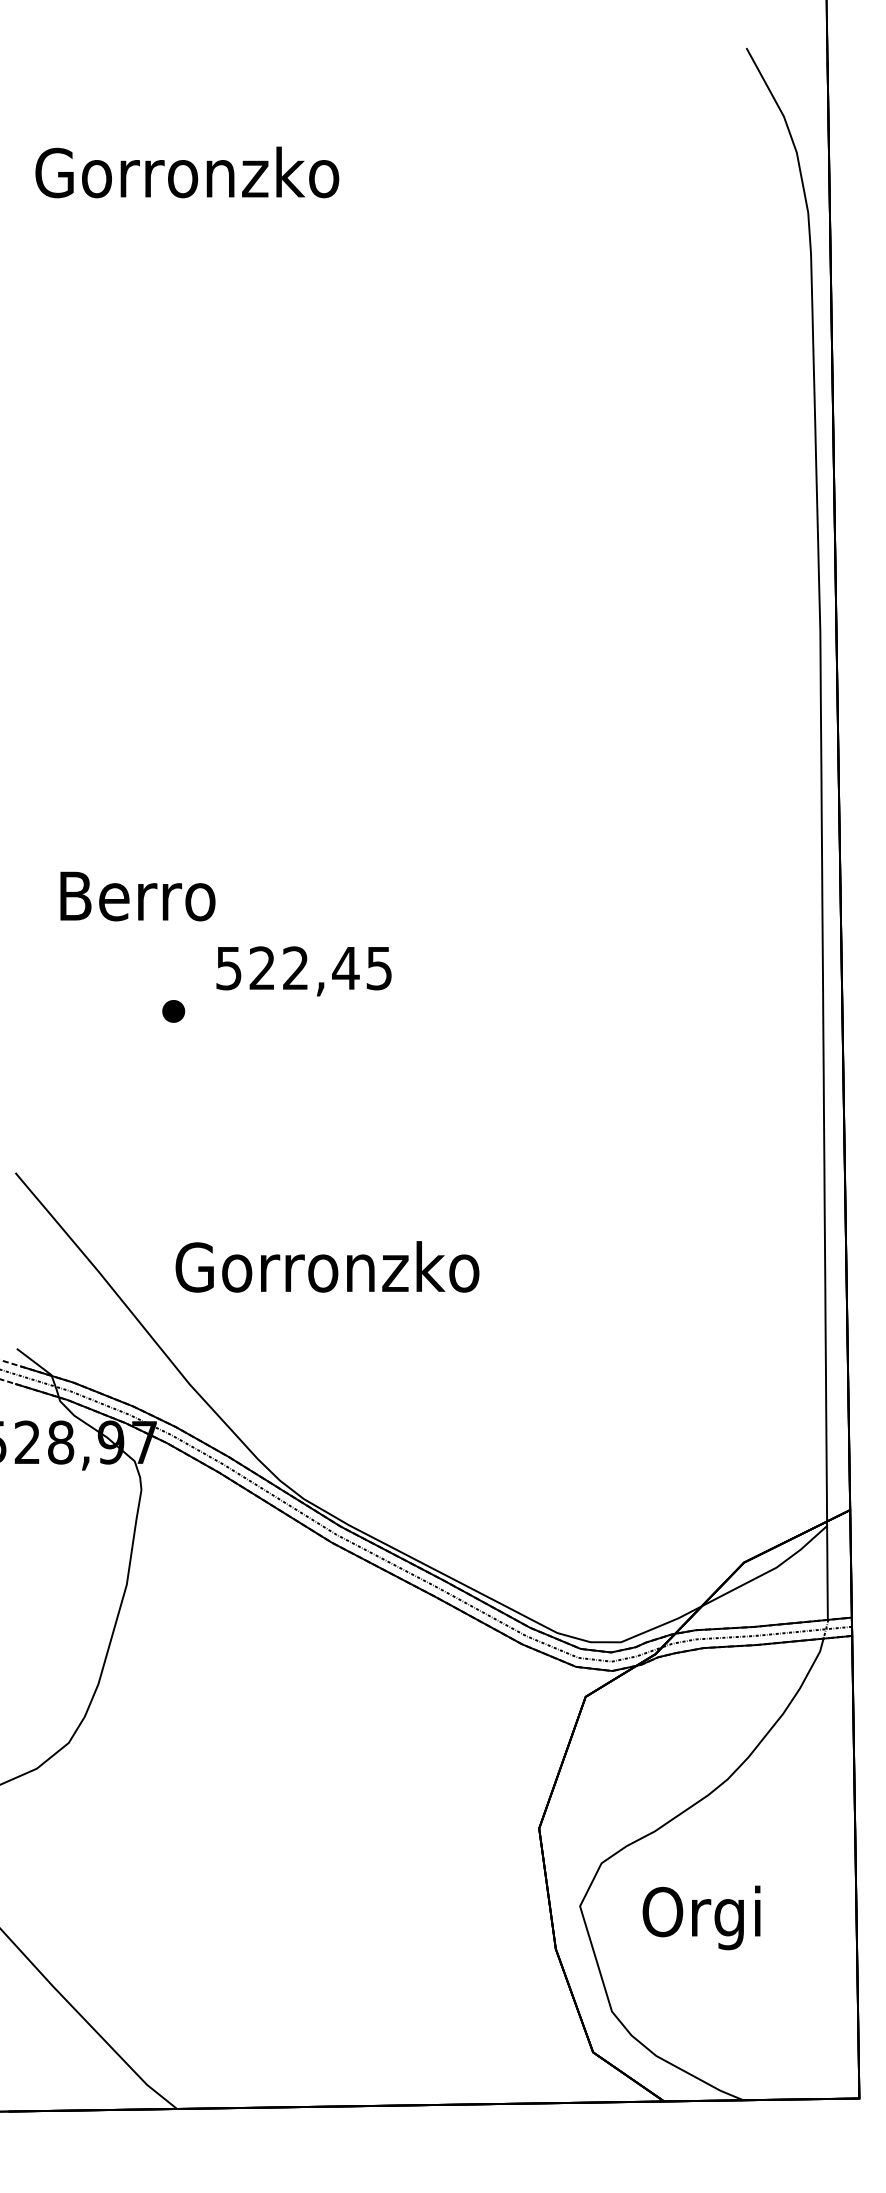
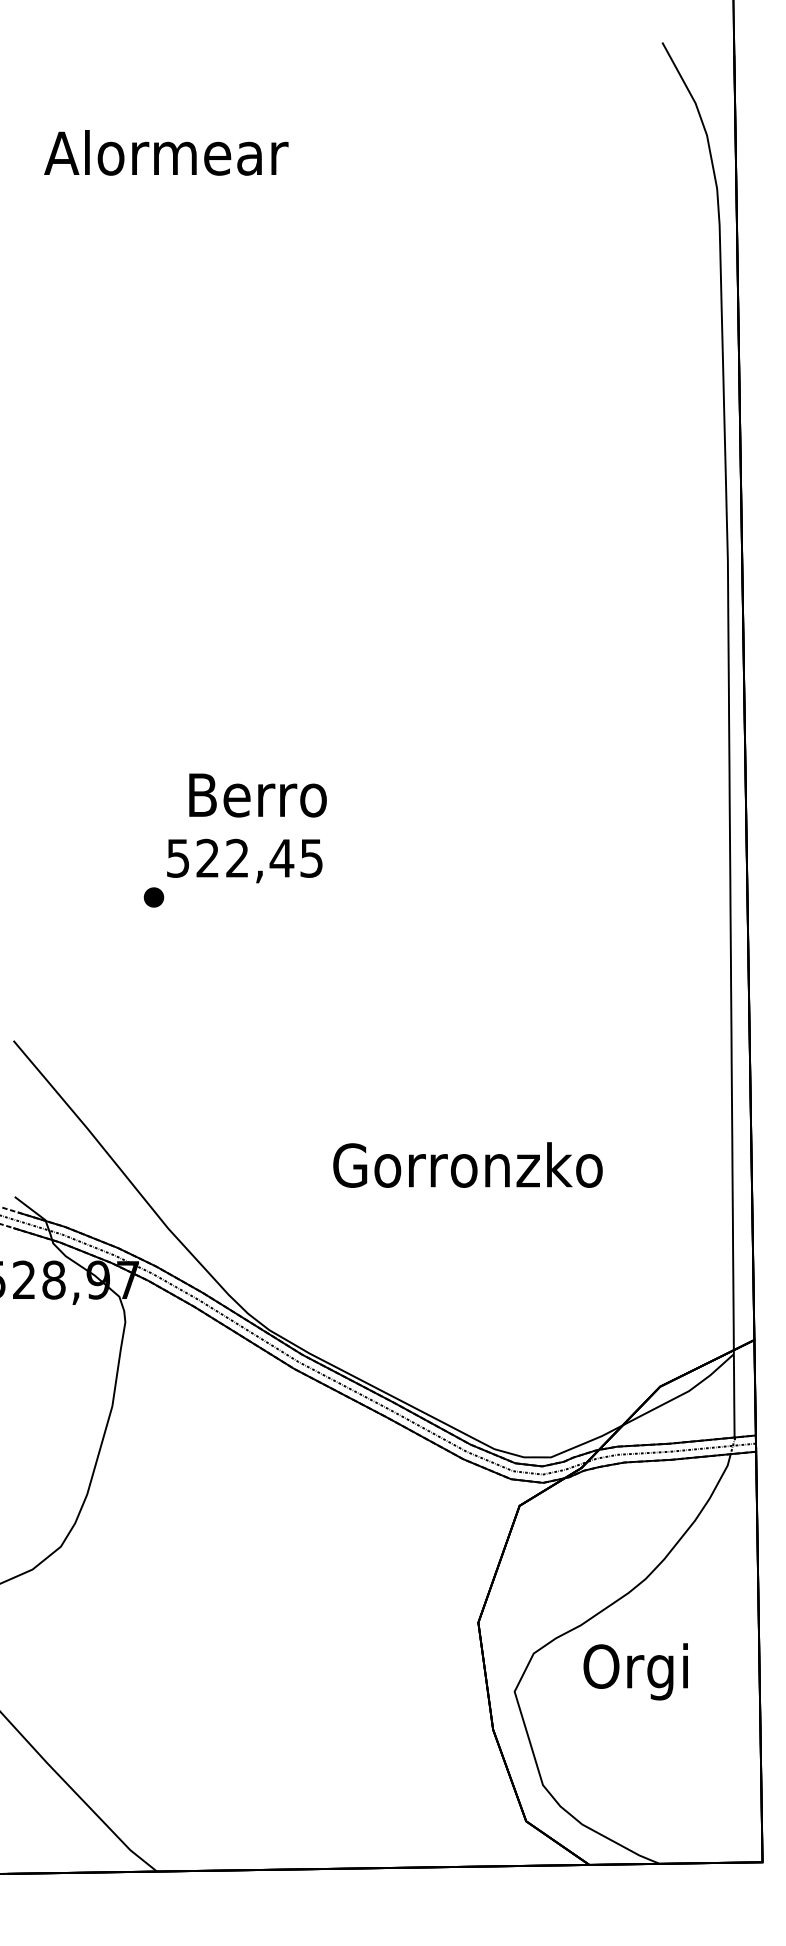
text: (187, 172) -> (166, 152), Gorronzko -> Alormear
text: (137, 896) -> (257, 795), moved
text: (303, 971) -> (244, 861), moved
text: (327, 1266) -> (467, 1164), moved
text: (701, 1917) -> (635, 1671), moved

